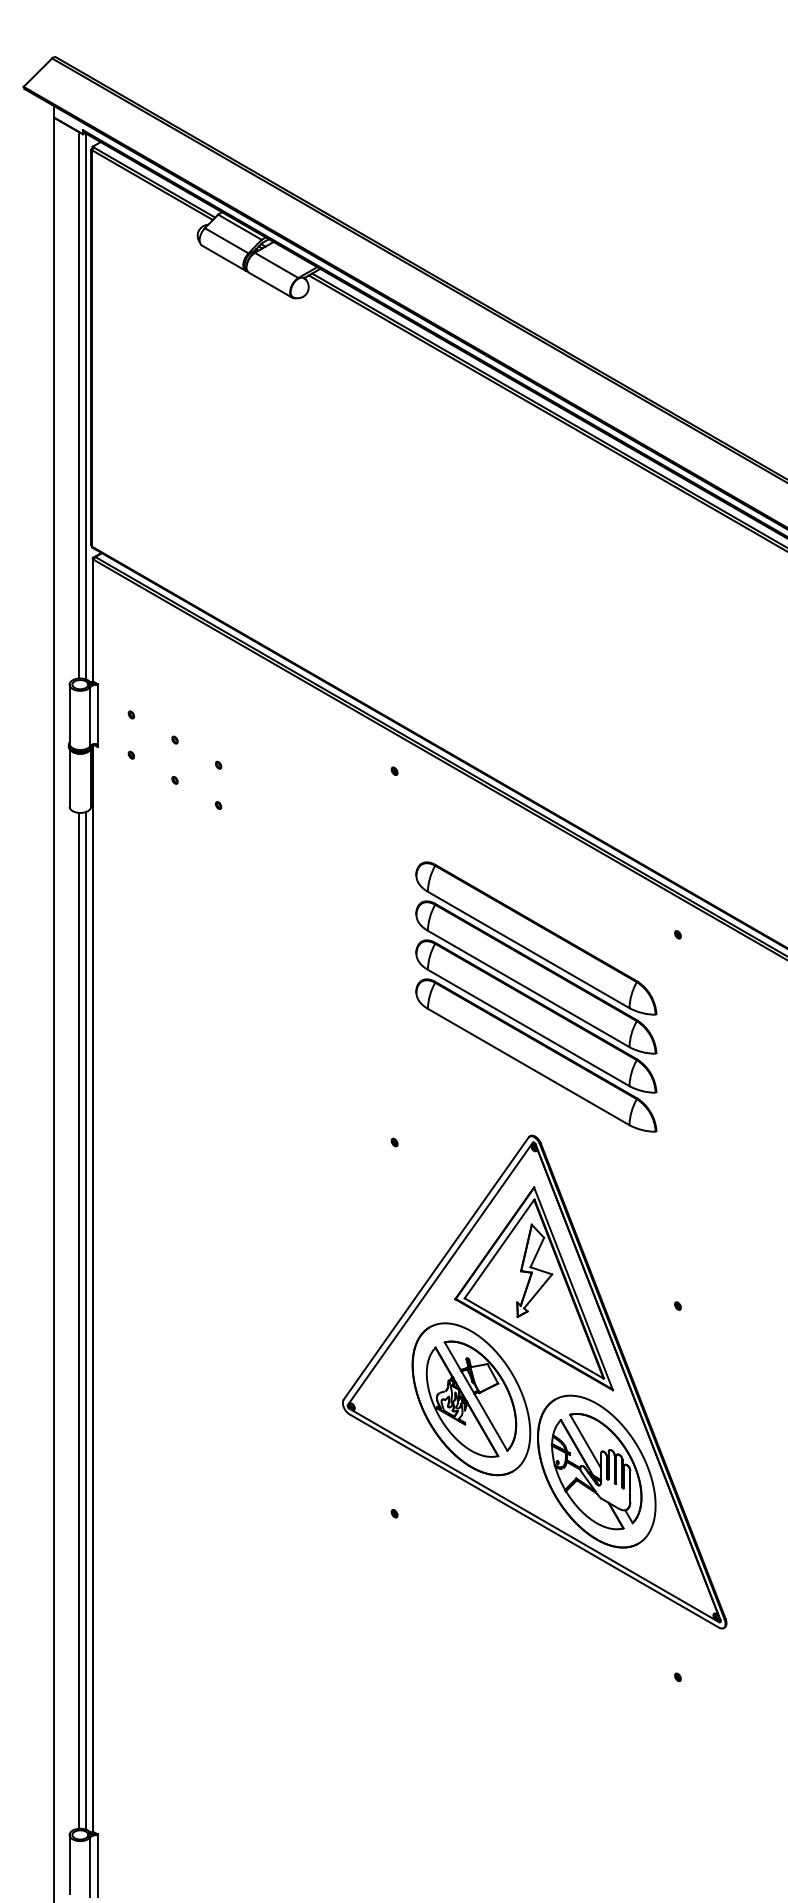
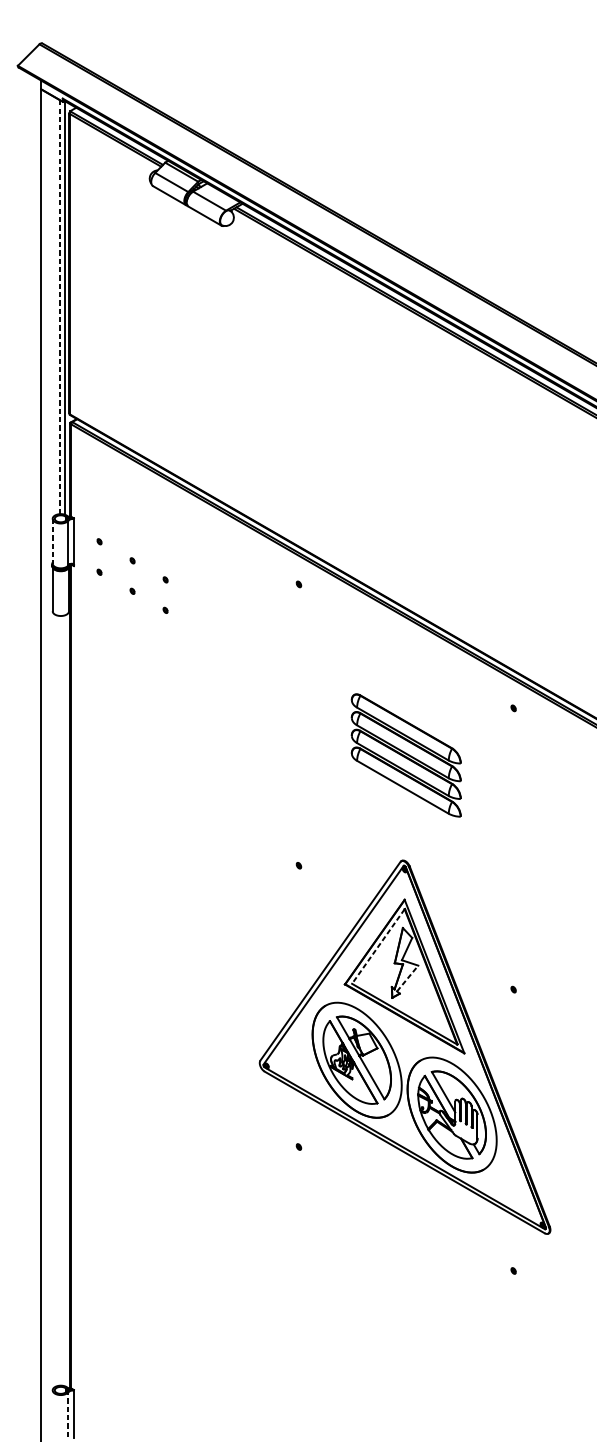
line: (79, 405) -> (60, 307), solid -> dashed
line: (69, 714) -> (52, 541), solid -> dashed
part: (536, 996) -> (406, 755), size x0.6
line: (499, 1249) -> (378, 946), solid -> dashed
line: (538, 1291) -> (407, 978), solid -> dashed
line: (79, 1320) -> (60, 1000), removed
line: (86, 1320) -> (65, 1000), removed
line: (69, 1864) -> (52, 1412), removed
line: (90, 1866) -> (68, 1414), solid -> dashed

